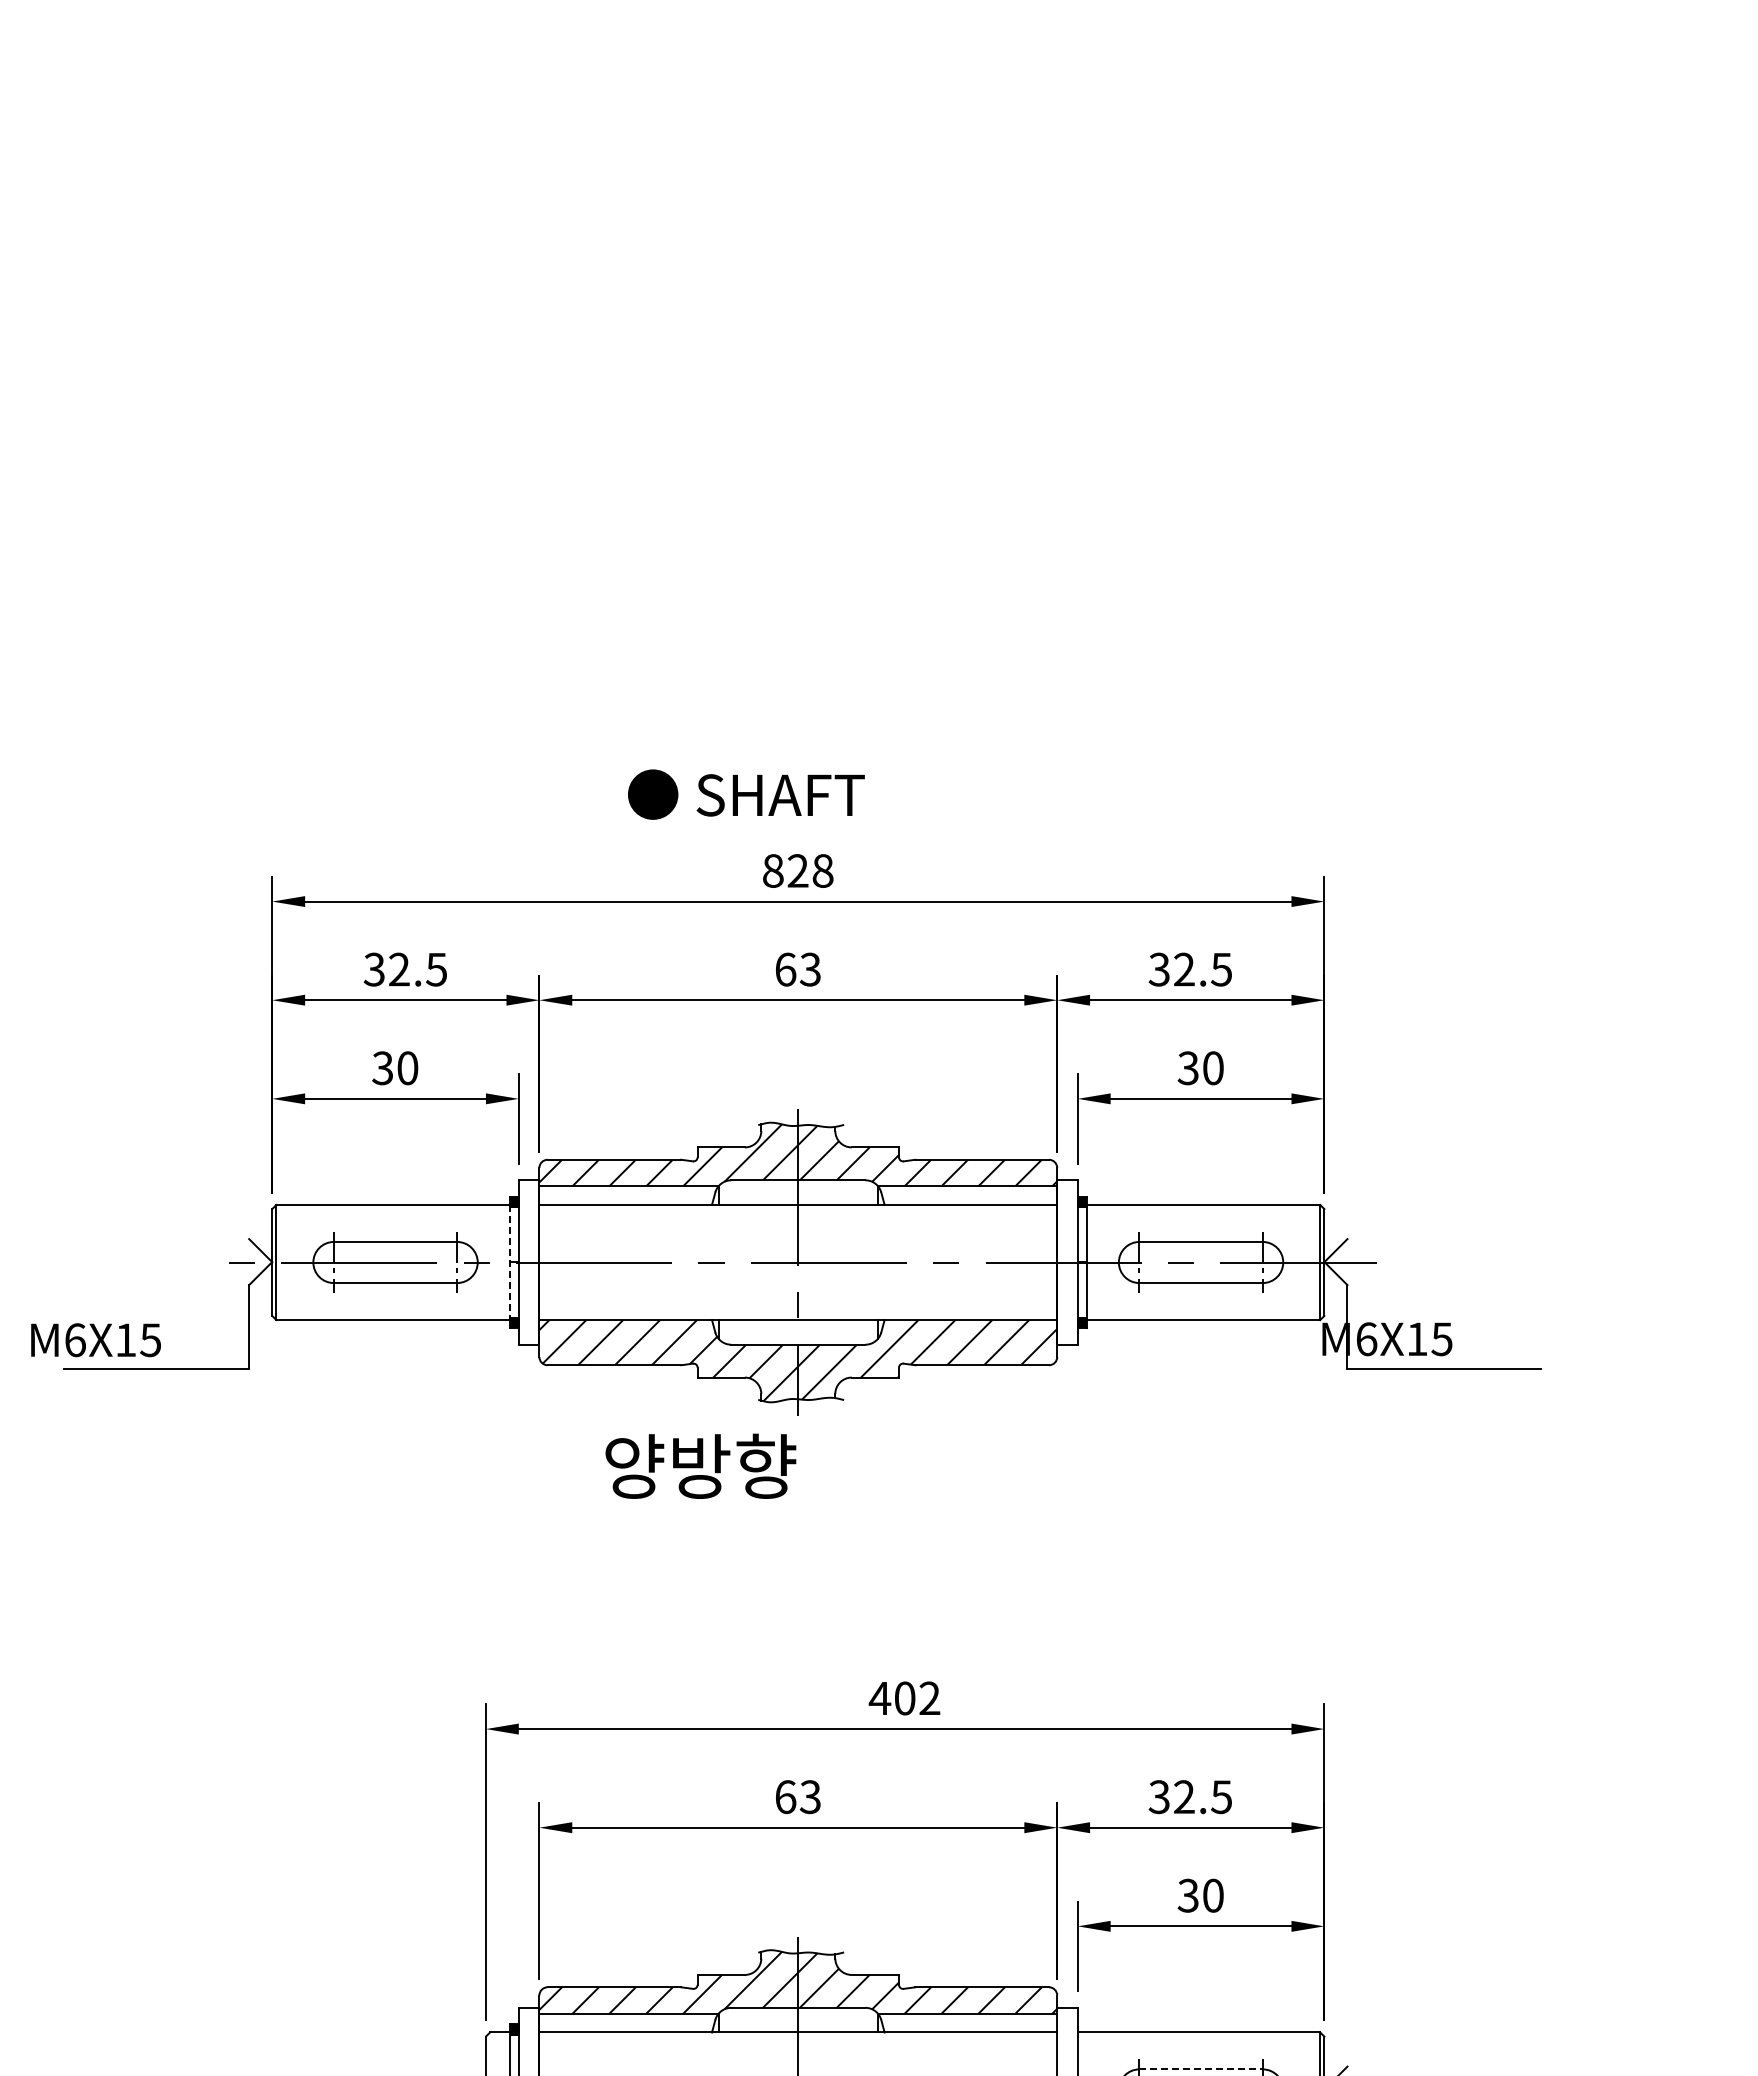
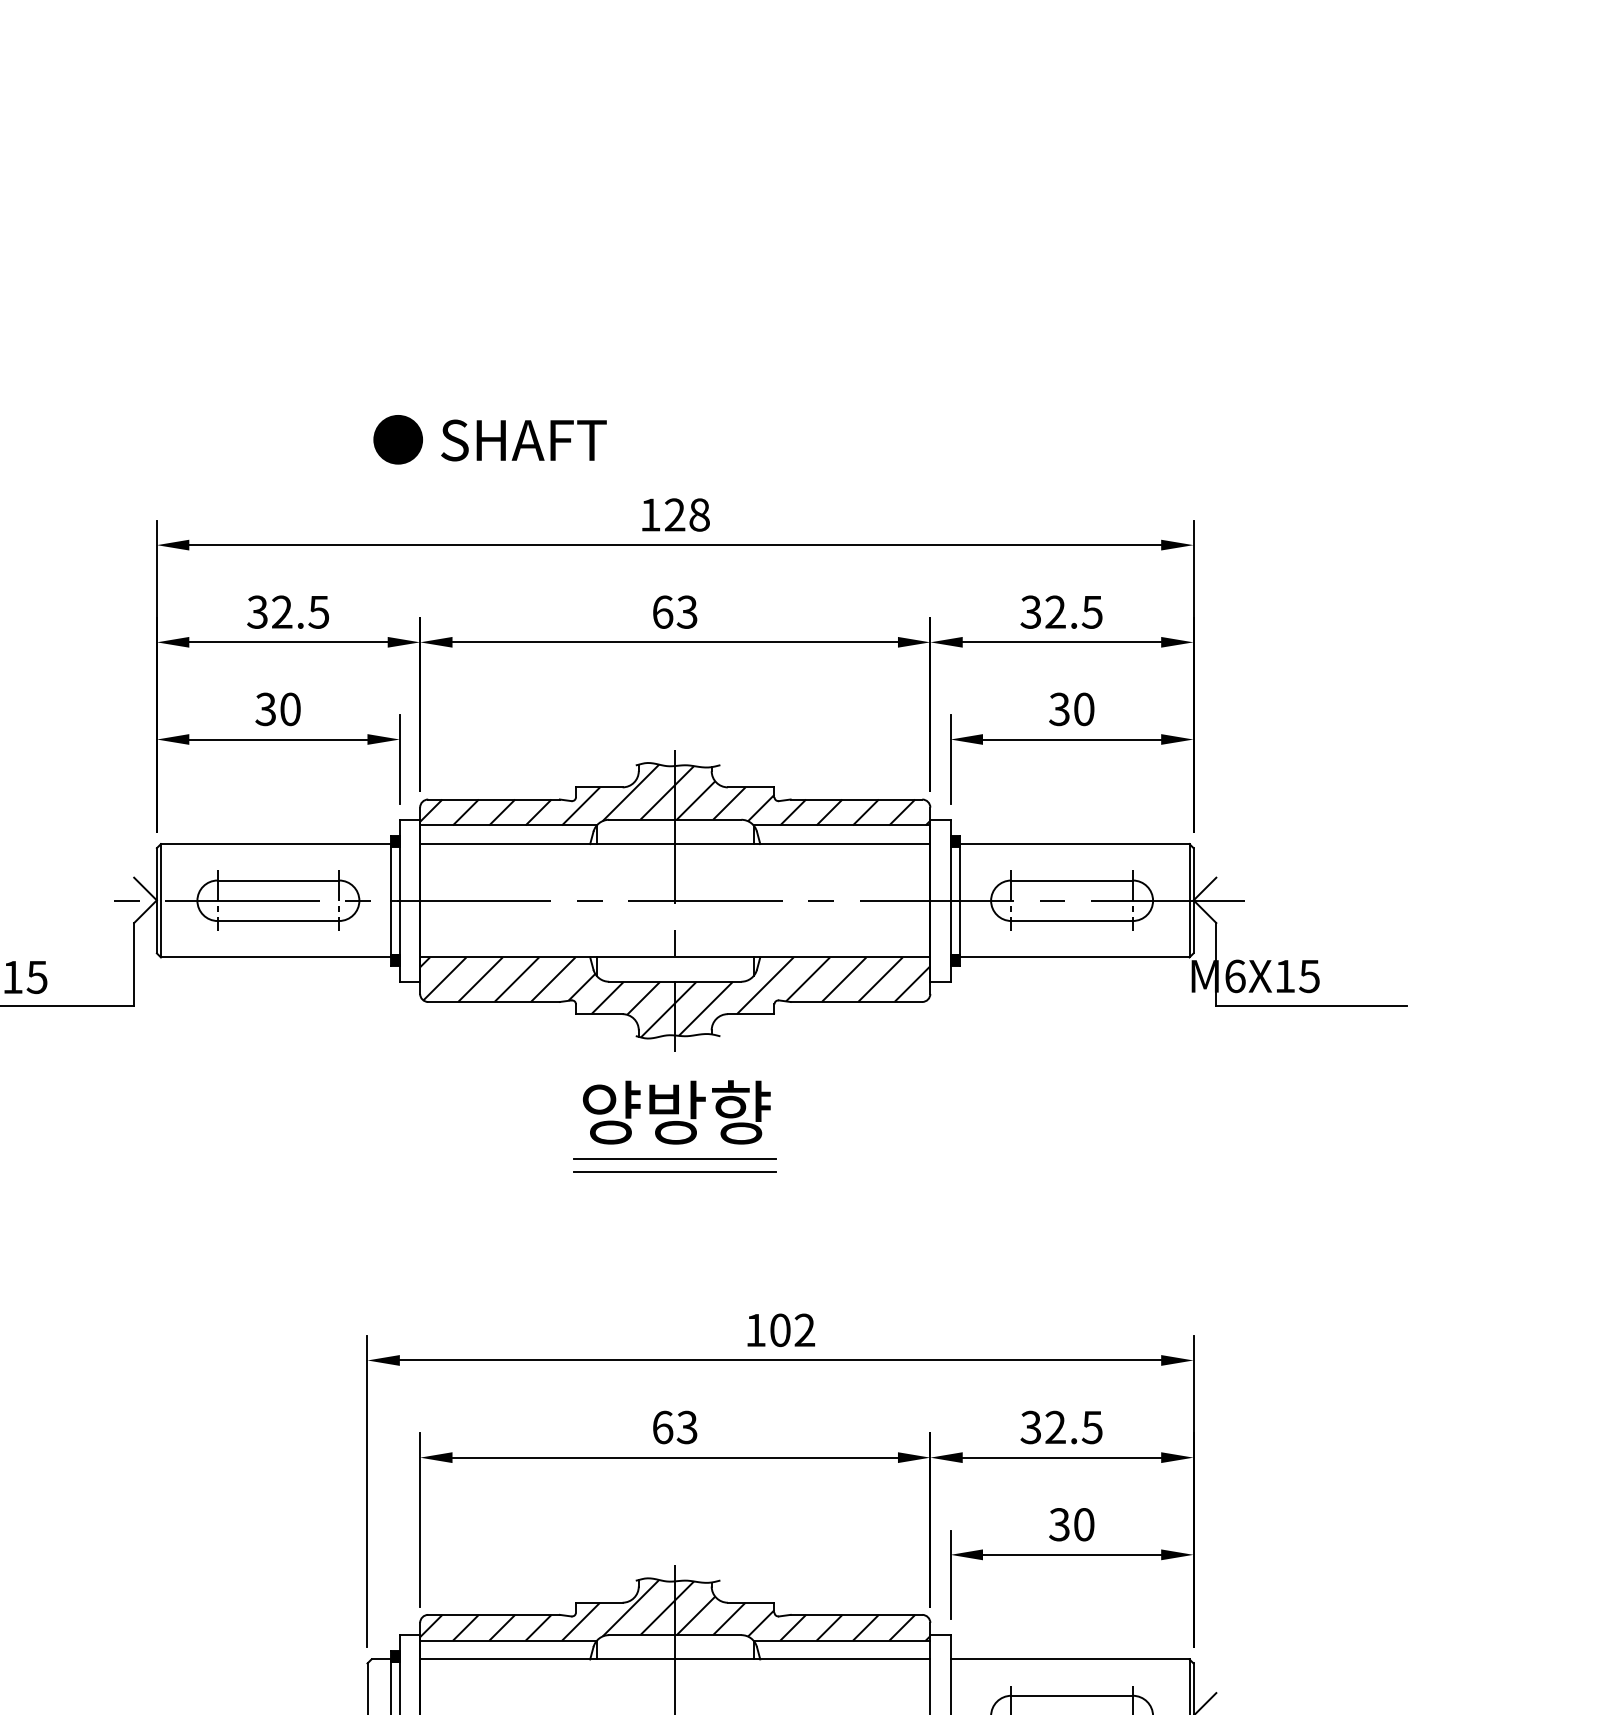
text: (746, 794) -> (490, 439), moved
text: (773, 870) -> (650, 514), 828 -> 128
line: (509, 1262) -> (390, 900), dashed -> solid
text: (700, 1465) -> (676, 1111), moved
line: (797, 1524) -> (674, 1158), added
line: (797, 1538) -> (674, 1172), added
text: (879, 1698) -> (755, 1330), 402 -> 102
line: (1201, 2069) -> (1072, 1695), dashed -> solid

